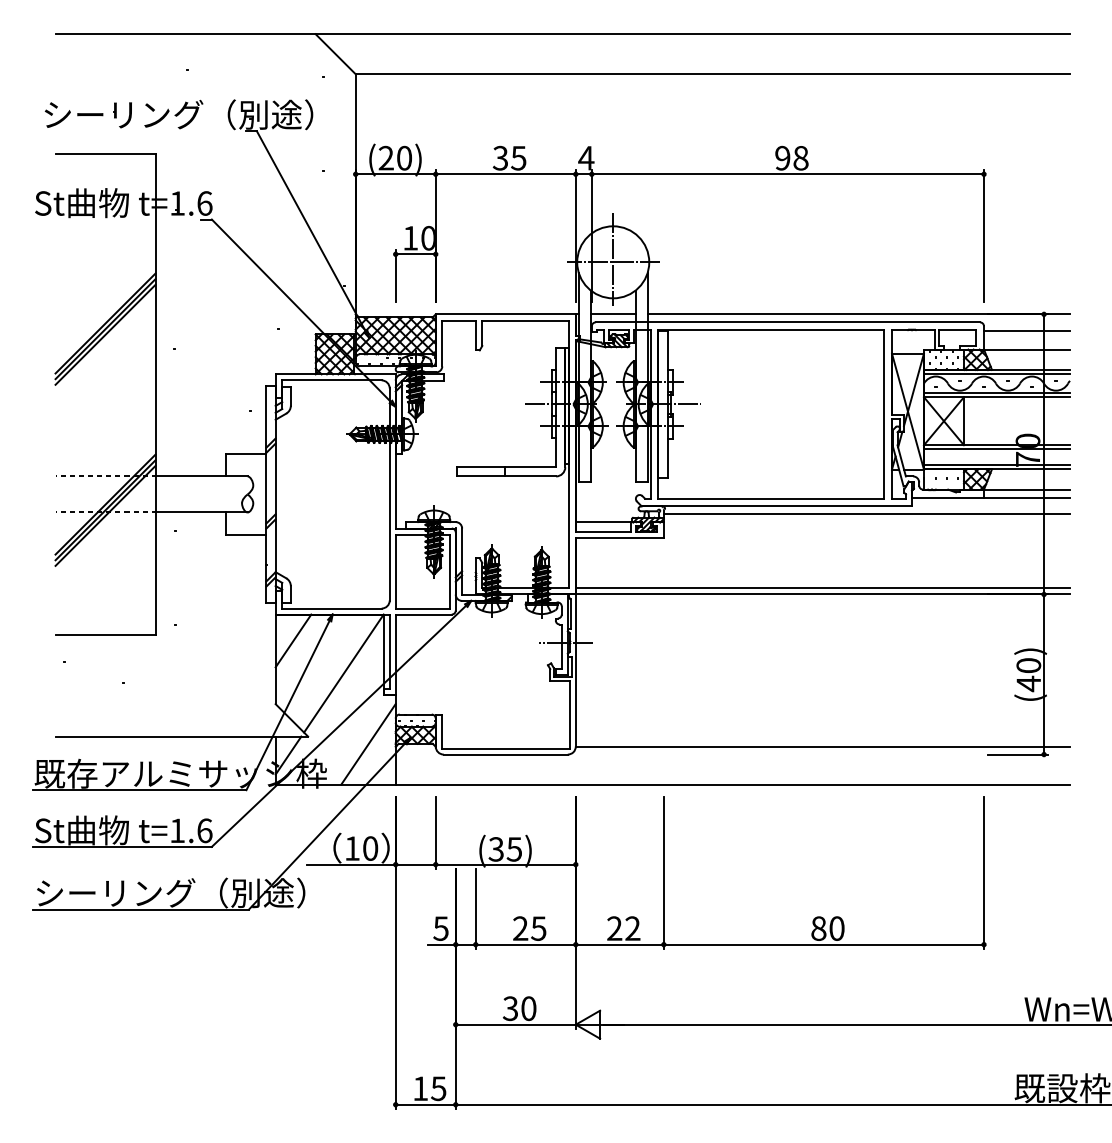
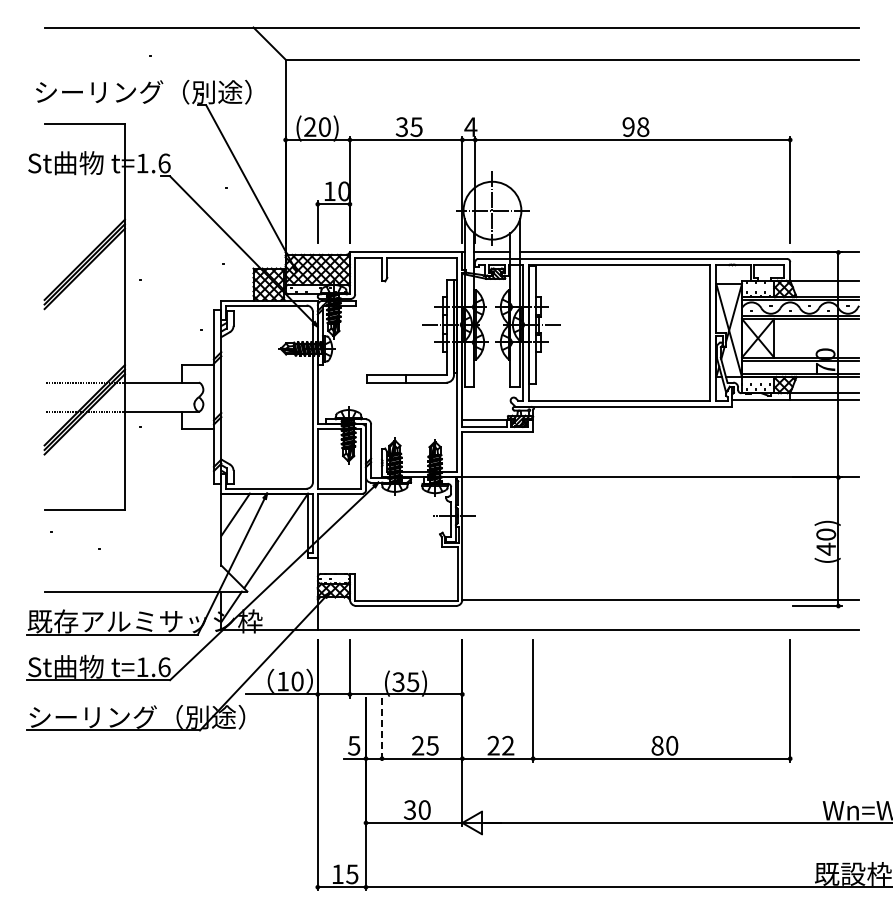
line: (1026, 330) -> (824, 265), removed
line: (867, 514) -> (696, 413), removed
line: (822, 588) -> (660, 472), removed
line: (367, 743) -> (295, 597), removed
line: (476, 909) -> (382, 730), solid -> dashed

